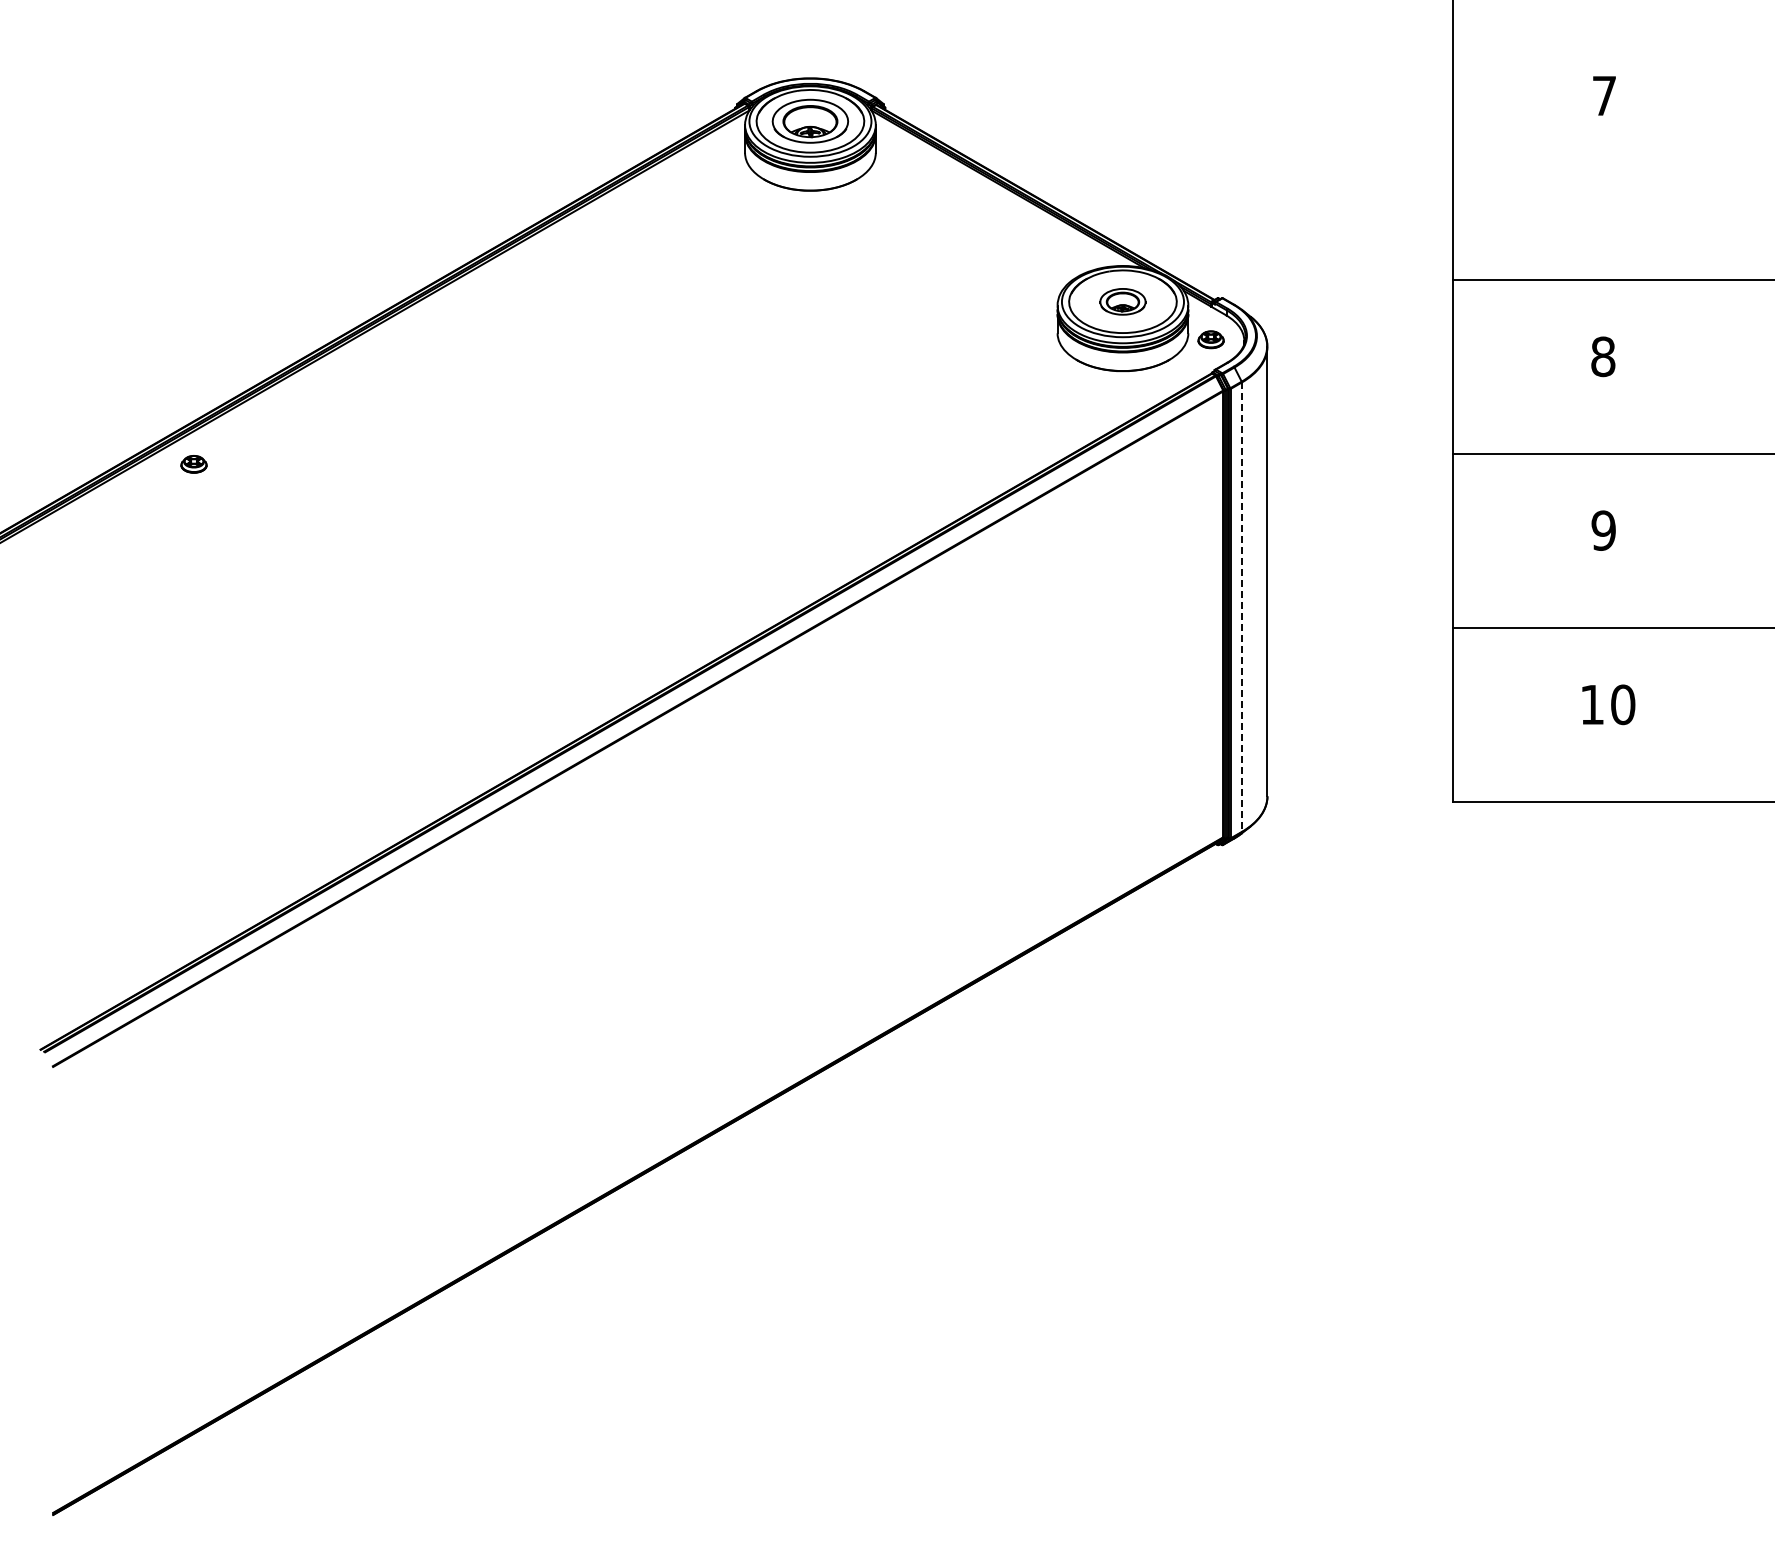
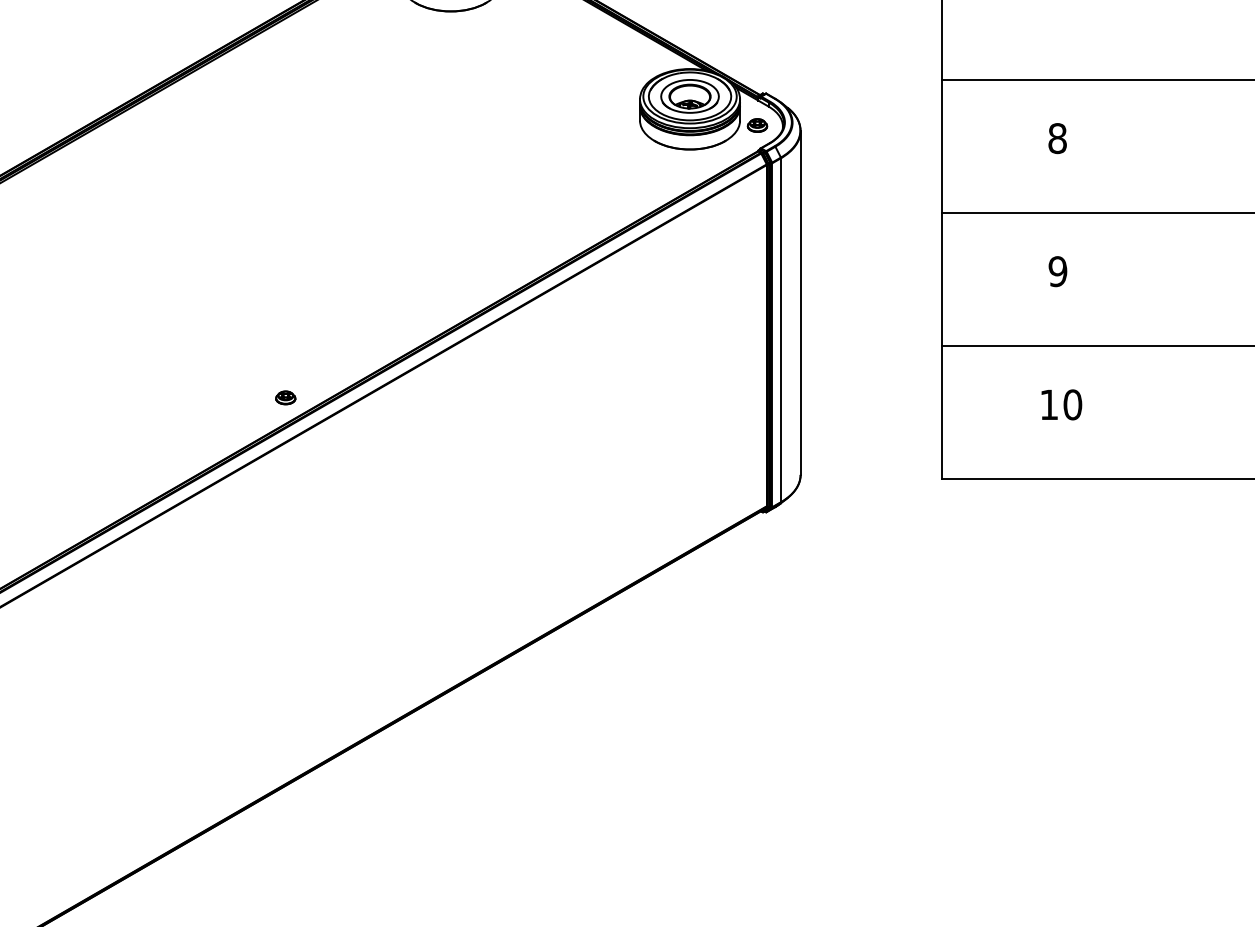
part: (1122, 301) -> (689, 96), size x1.67
line: (1241, 607) -> (780, 330), dashed -> solid
part: (594, 695) -> (285, 397), added

